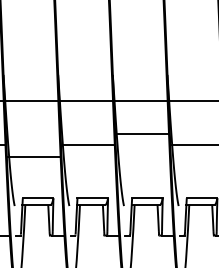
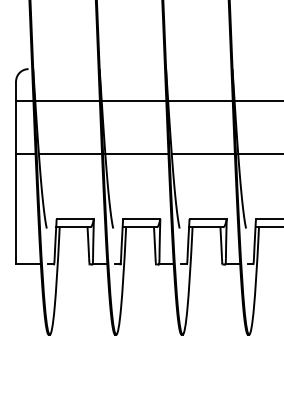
line: (142, 134) -> (202, 154), moved
line: (34, 157) -> (70, 154), moved

